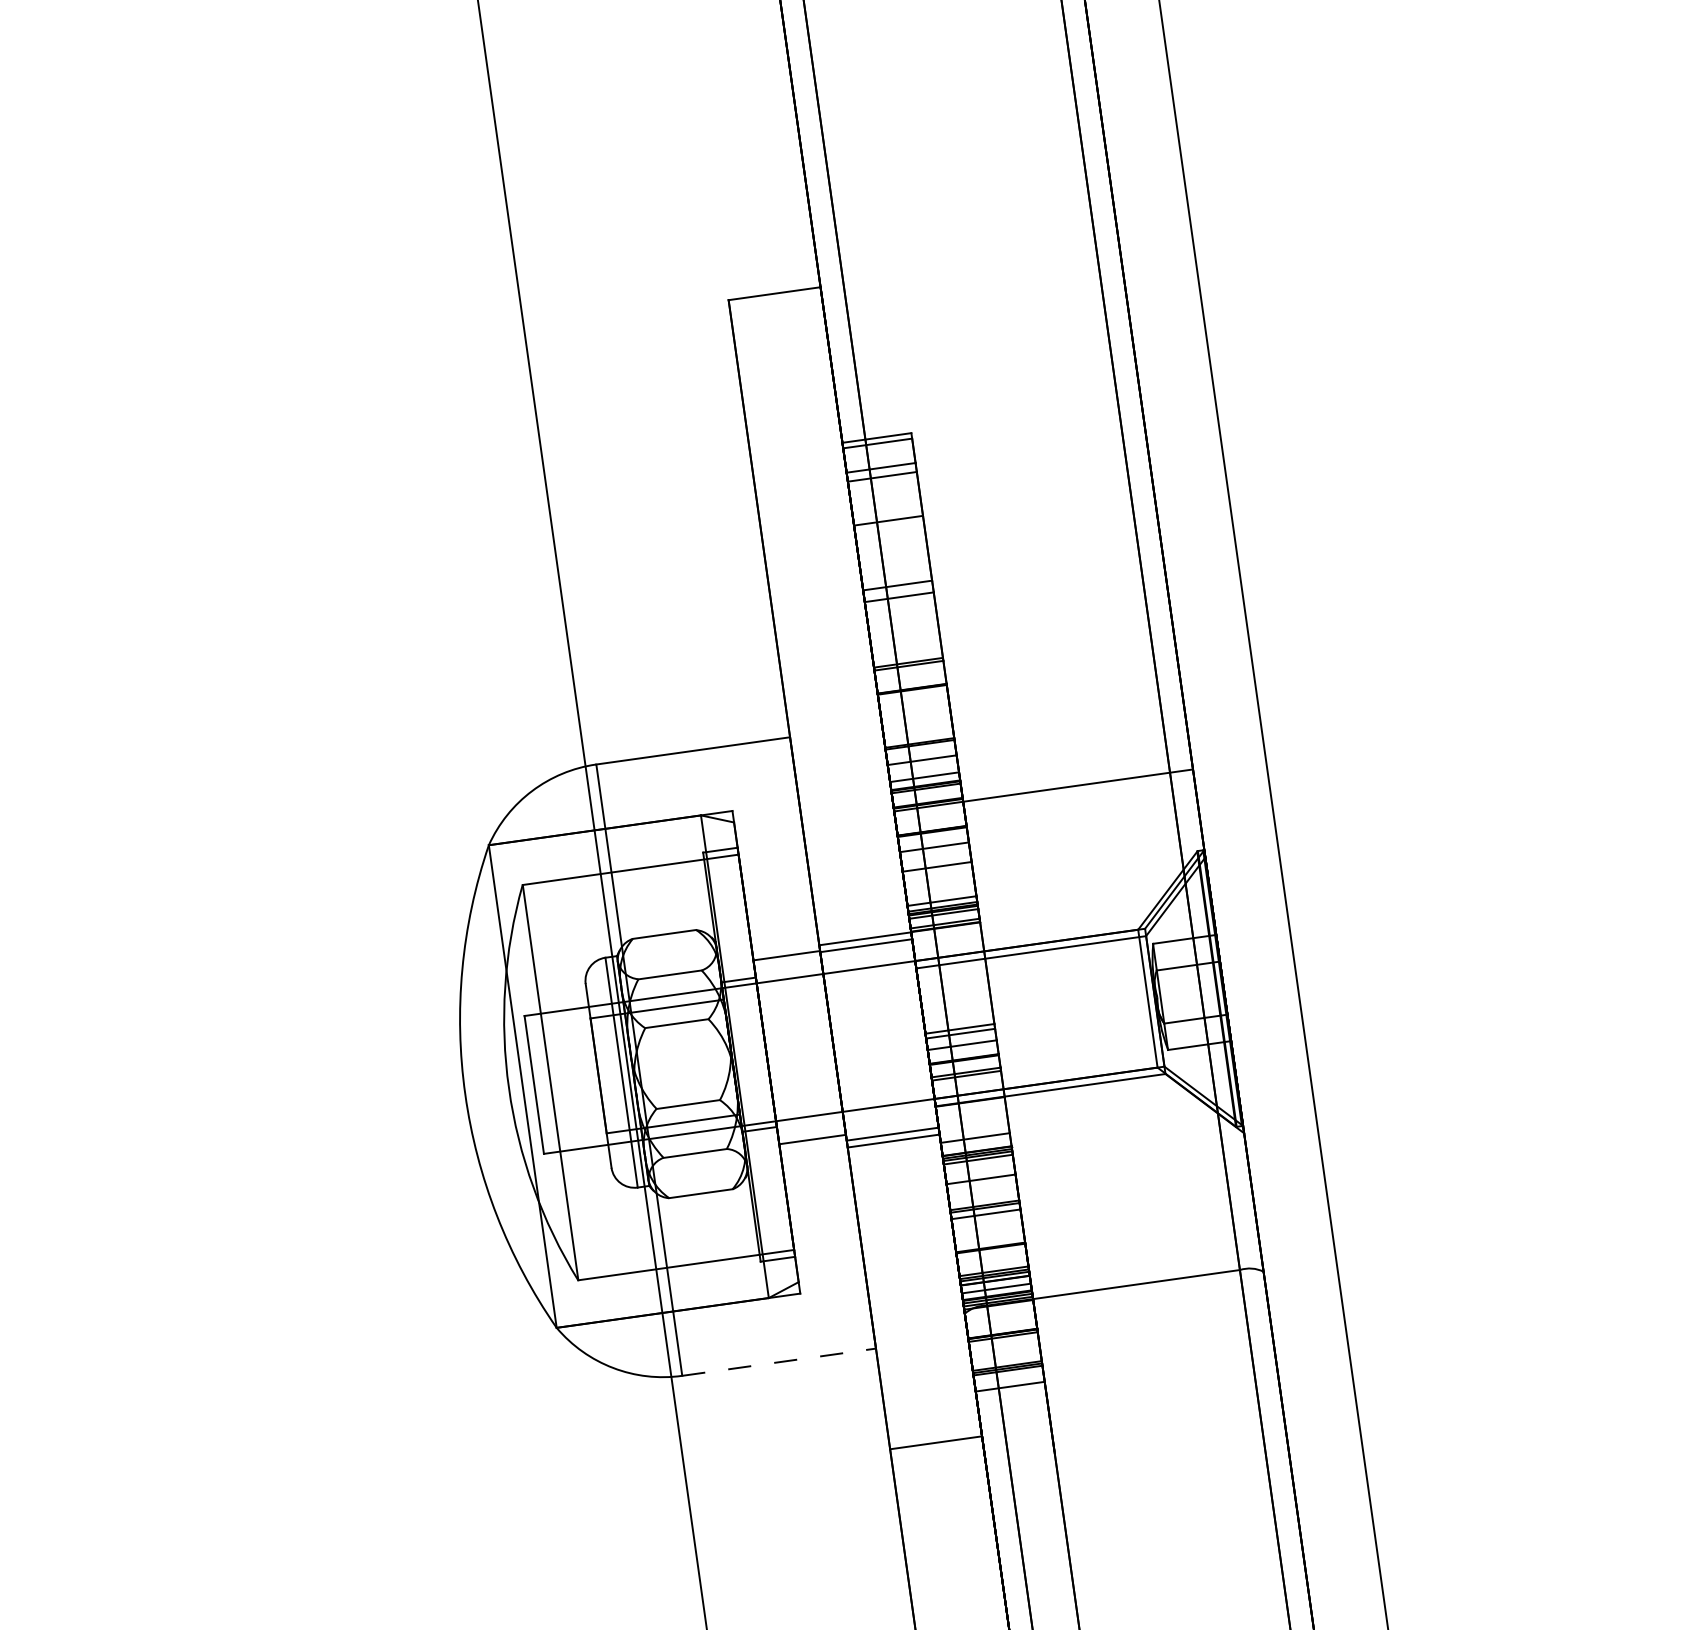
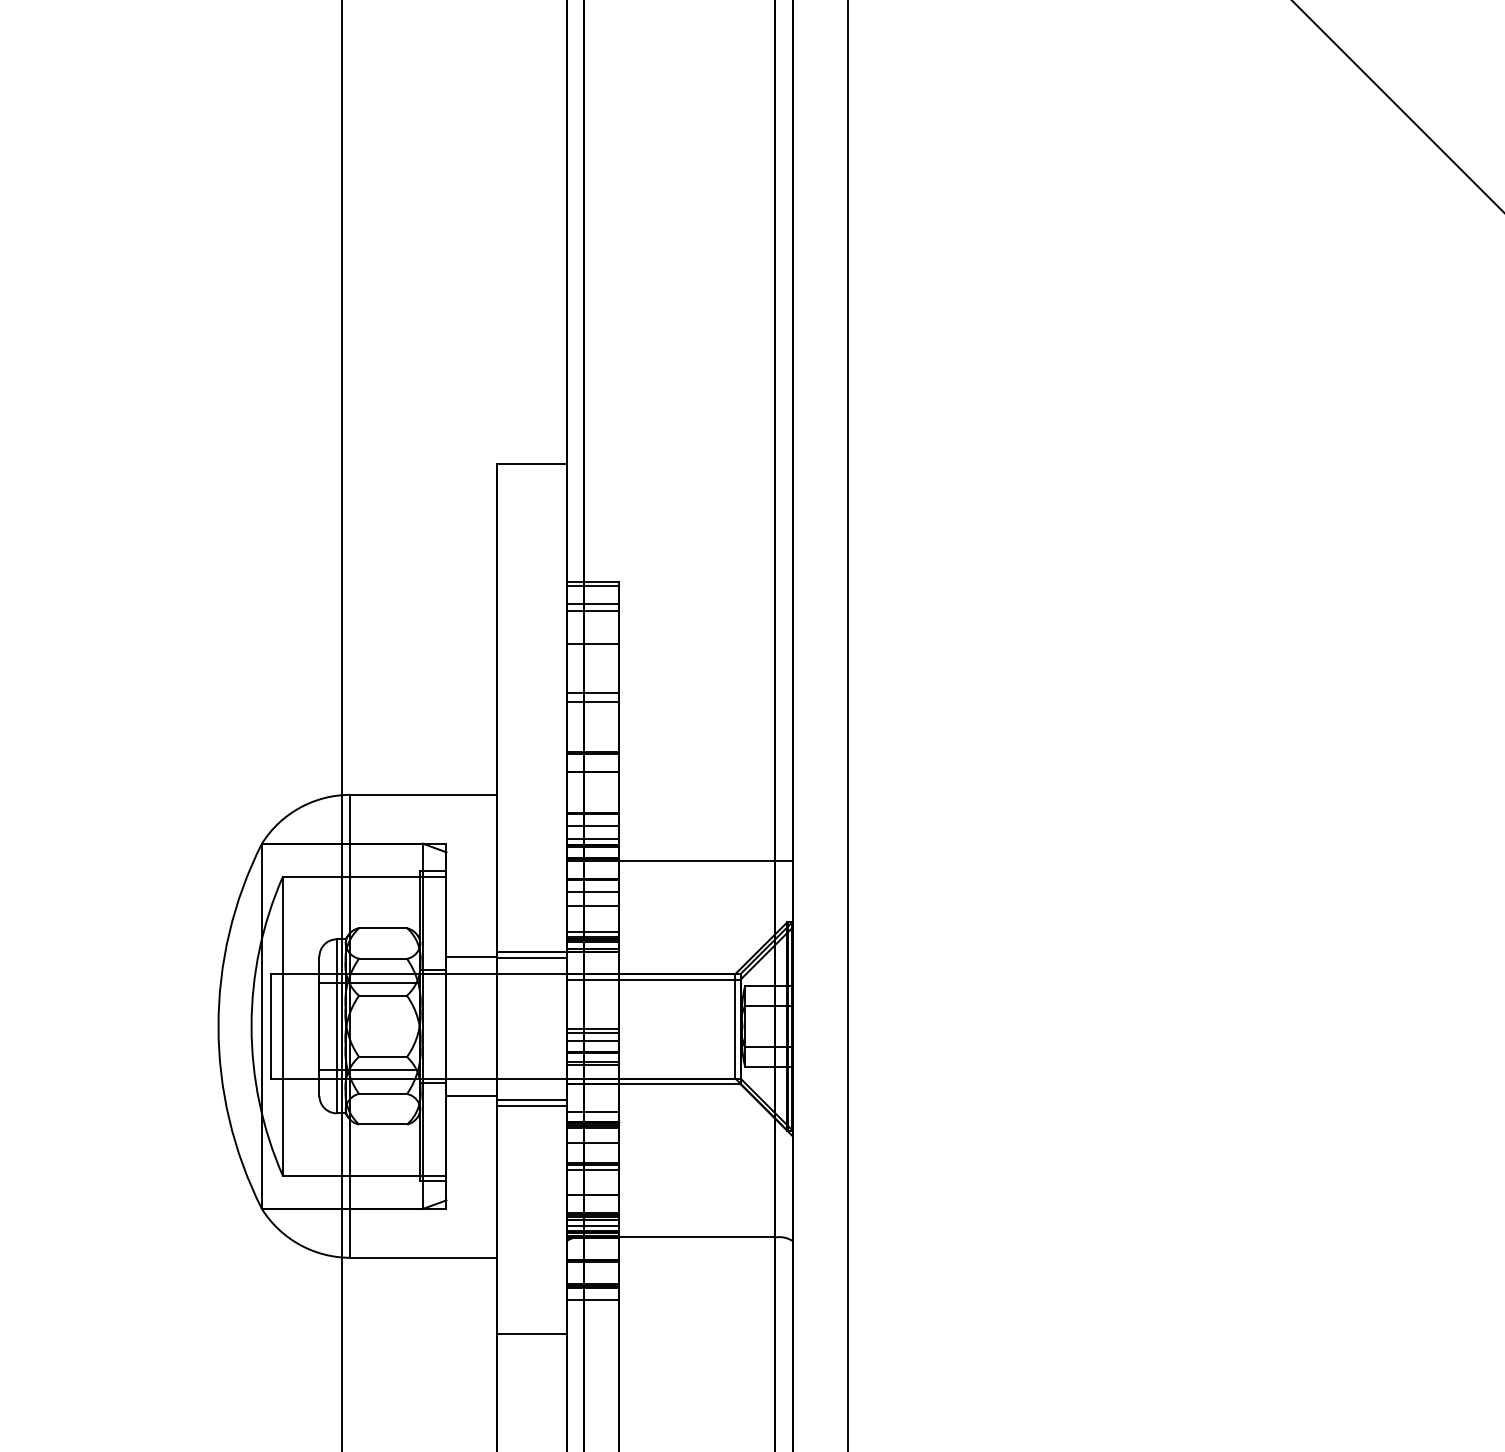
line: (780, 1361) -> (424, 1257), dashed -> solid

